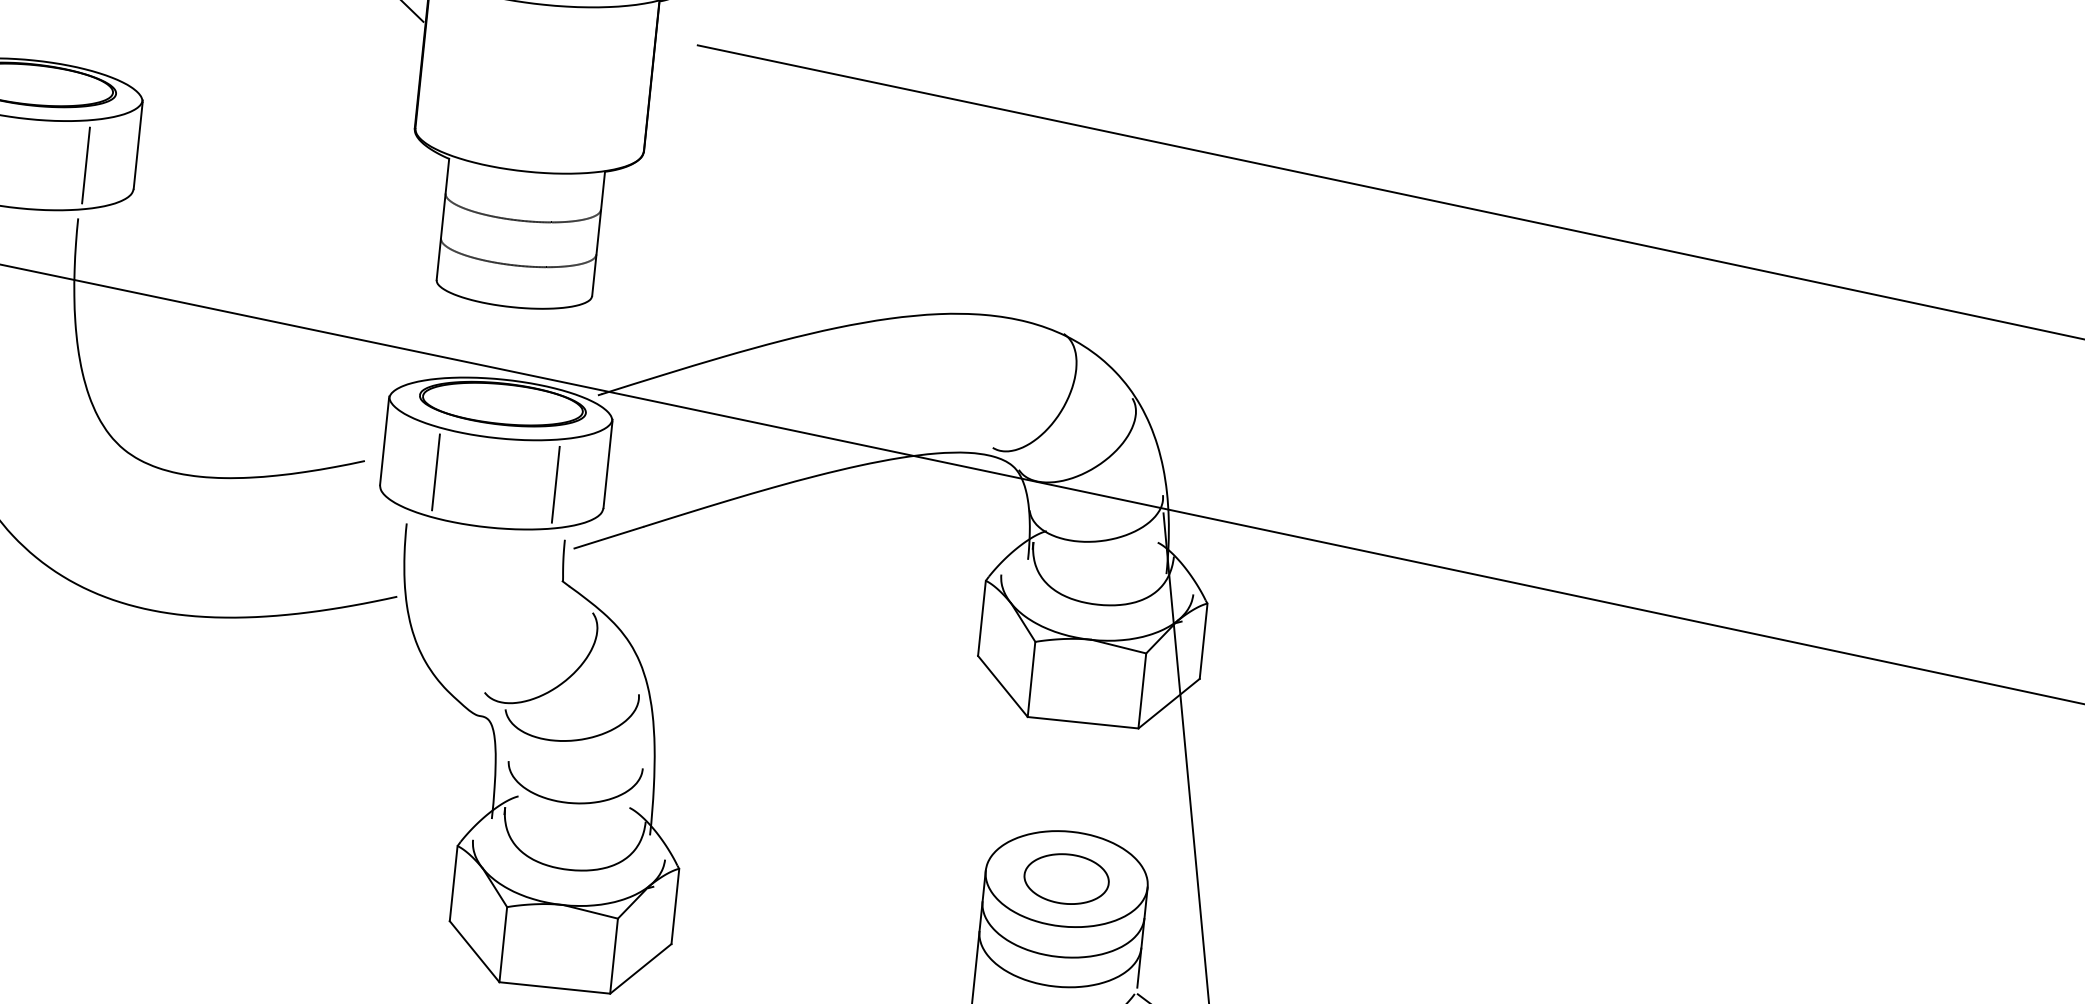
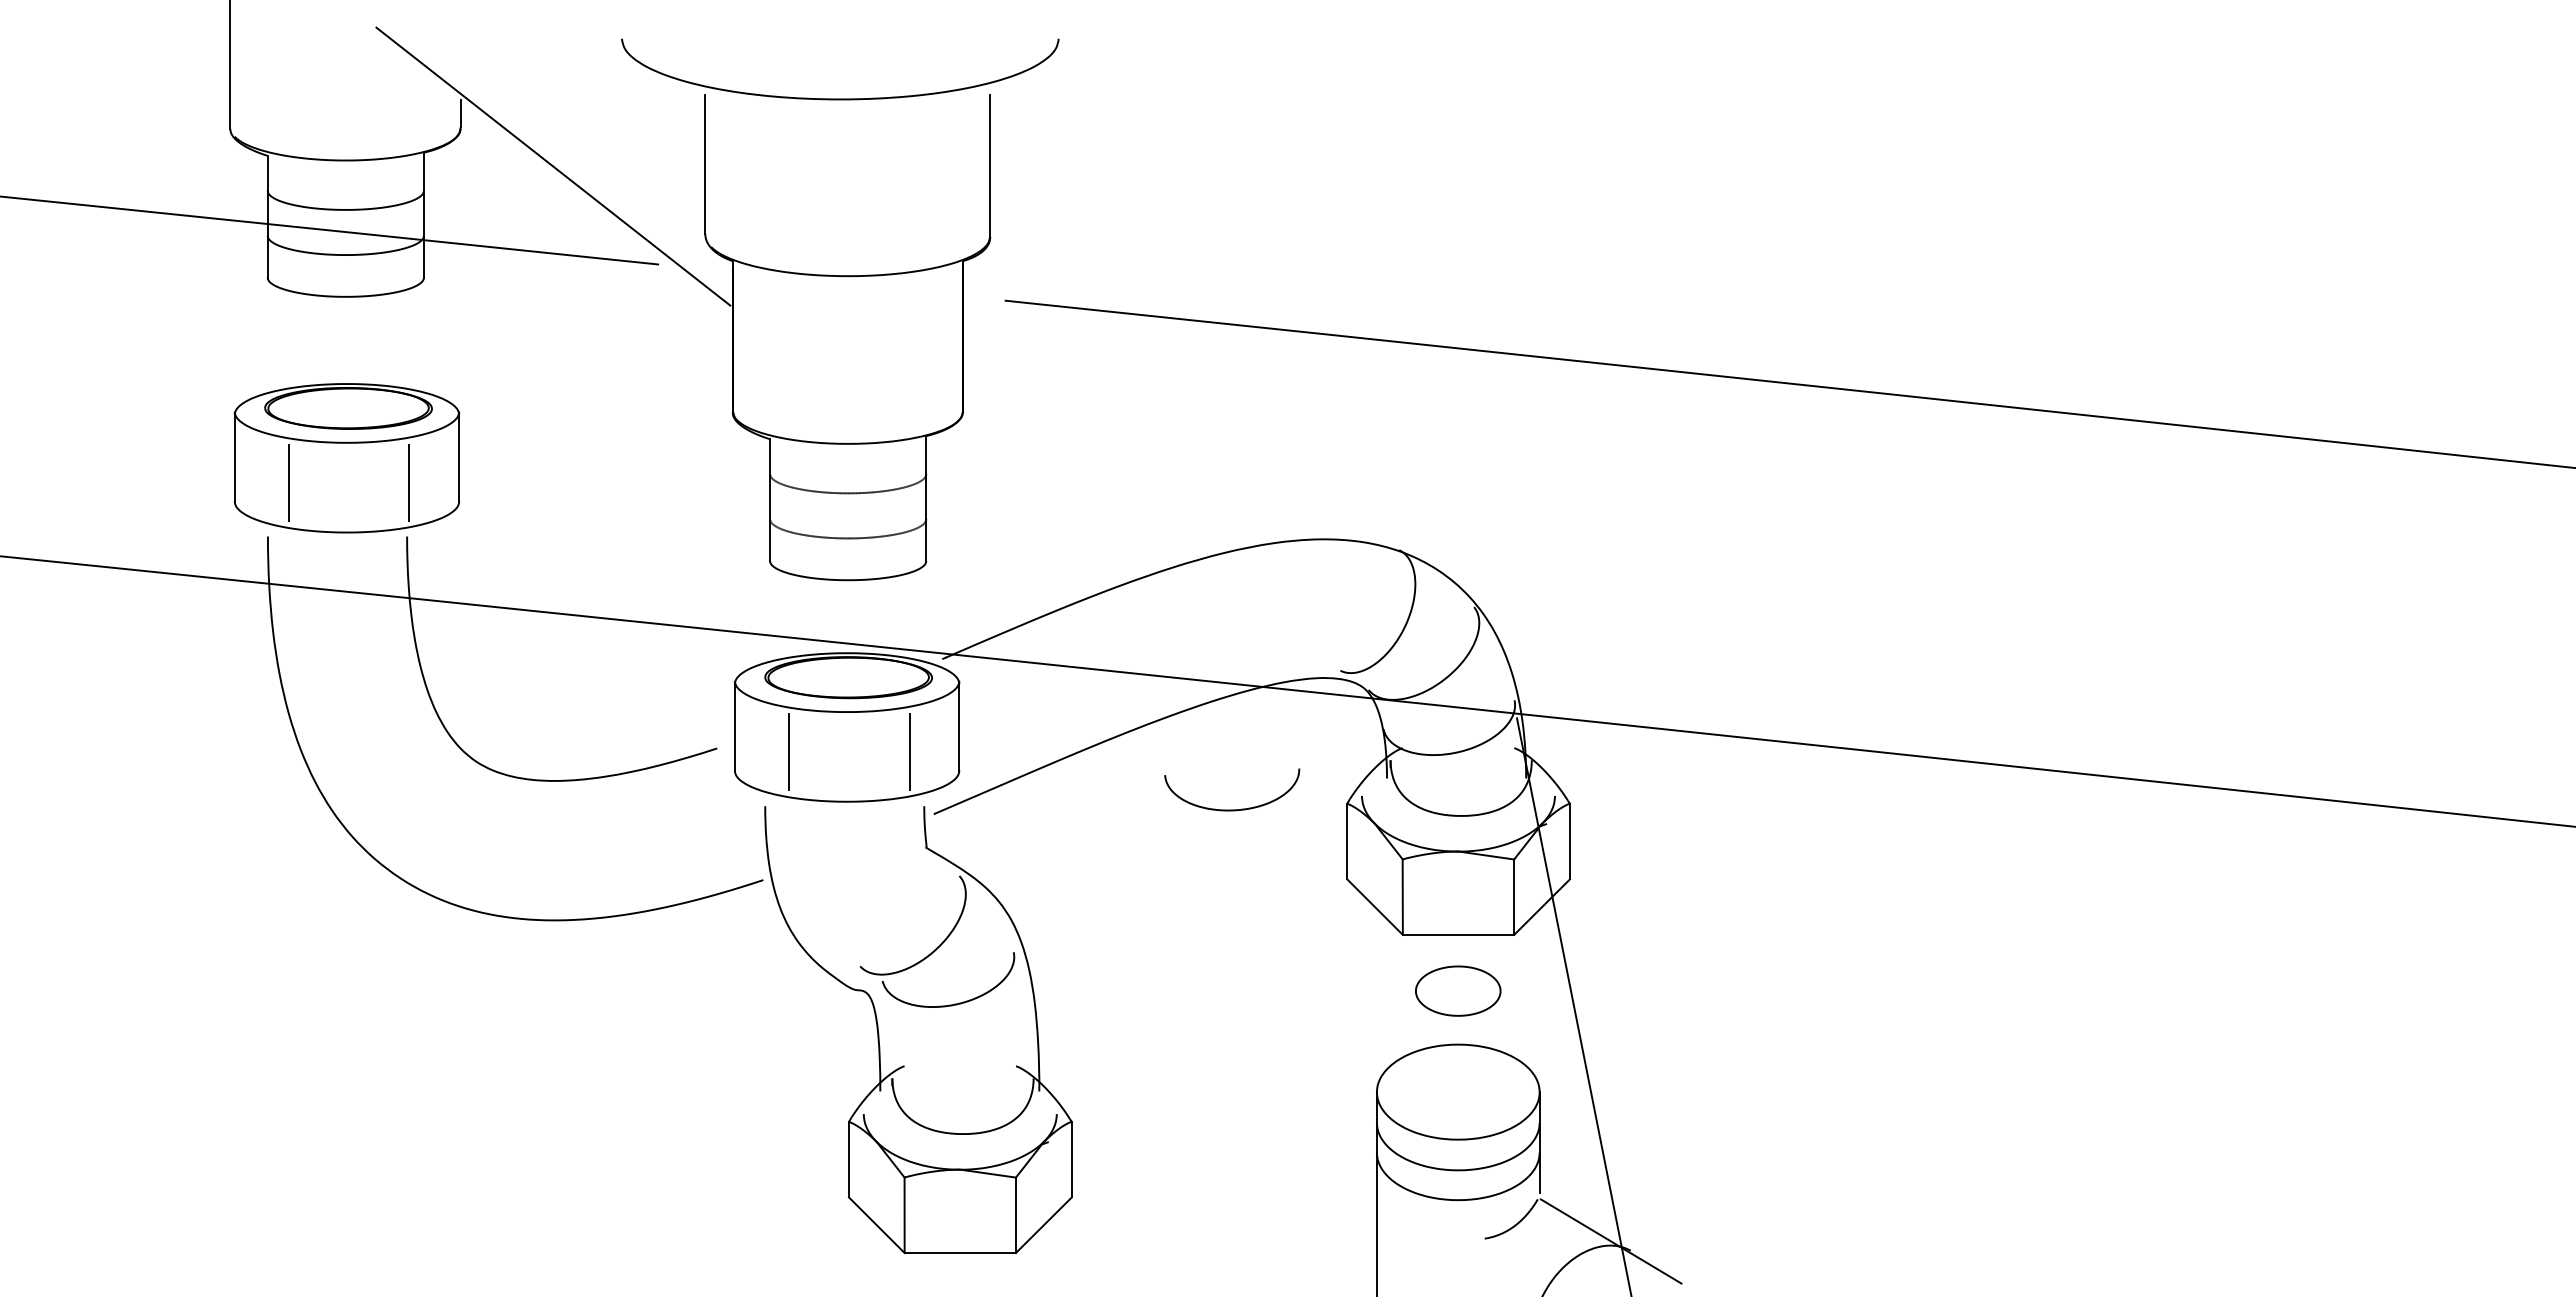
curve: (572, 802) -> (1232, 809), moved
part: (1066, 878) -> (1458, 990), moved

